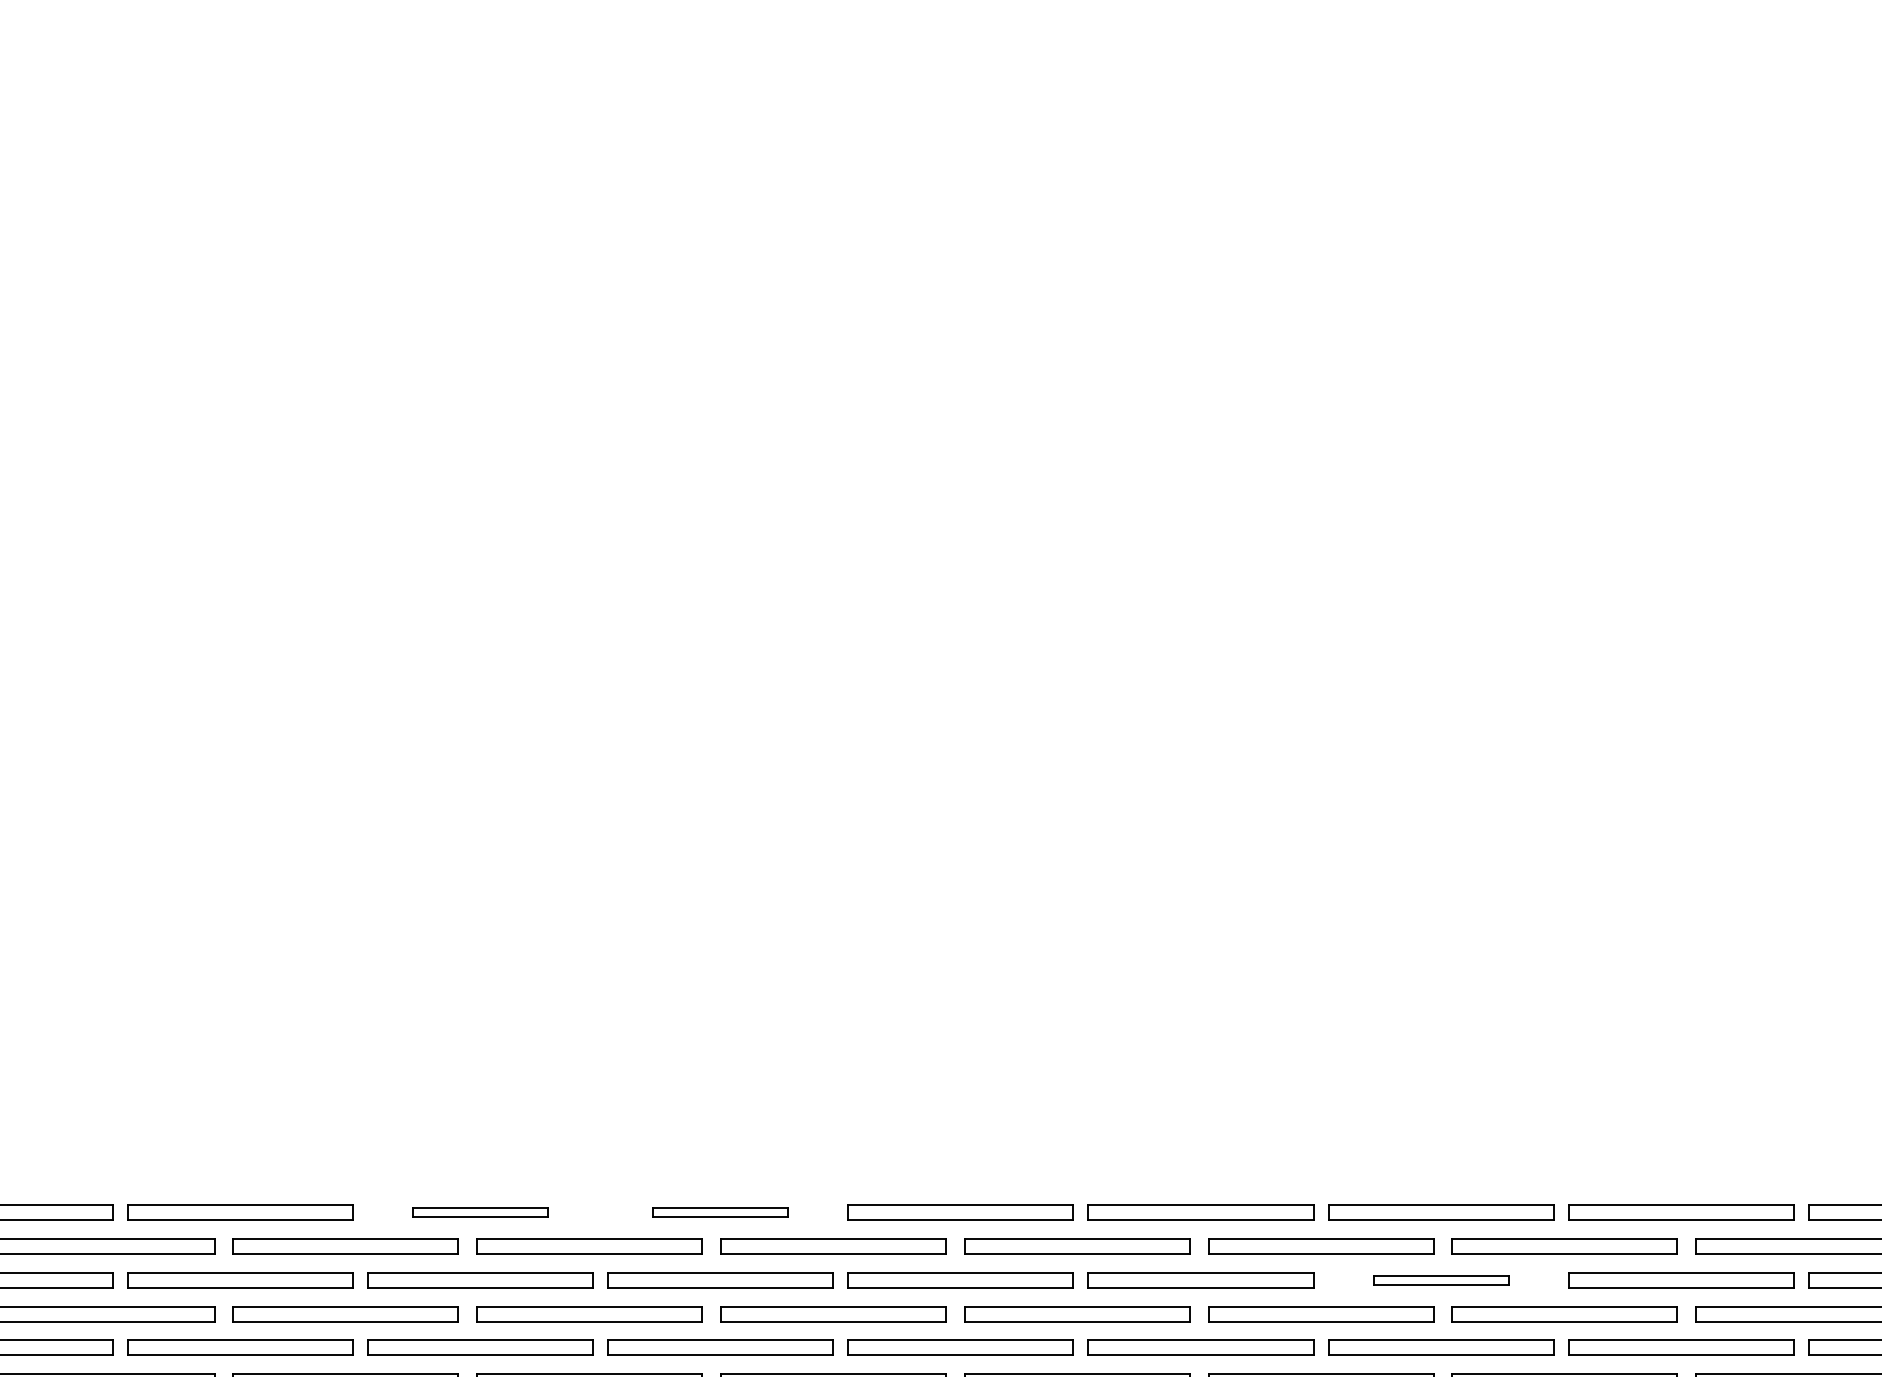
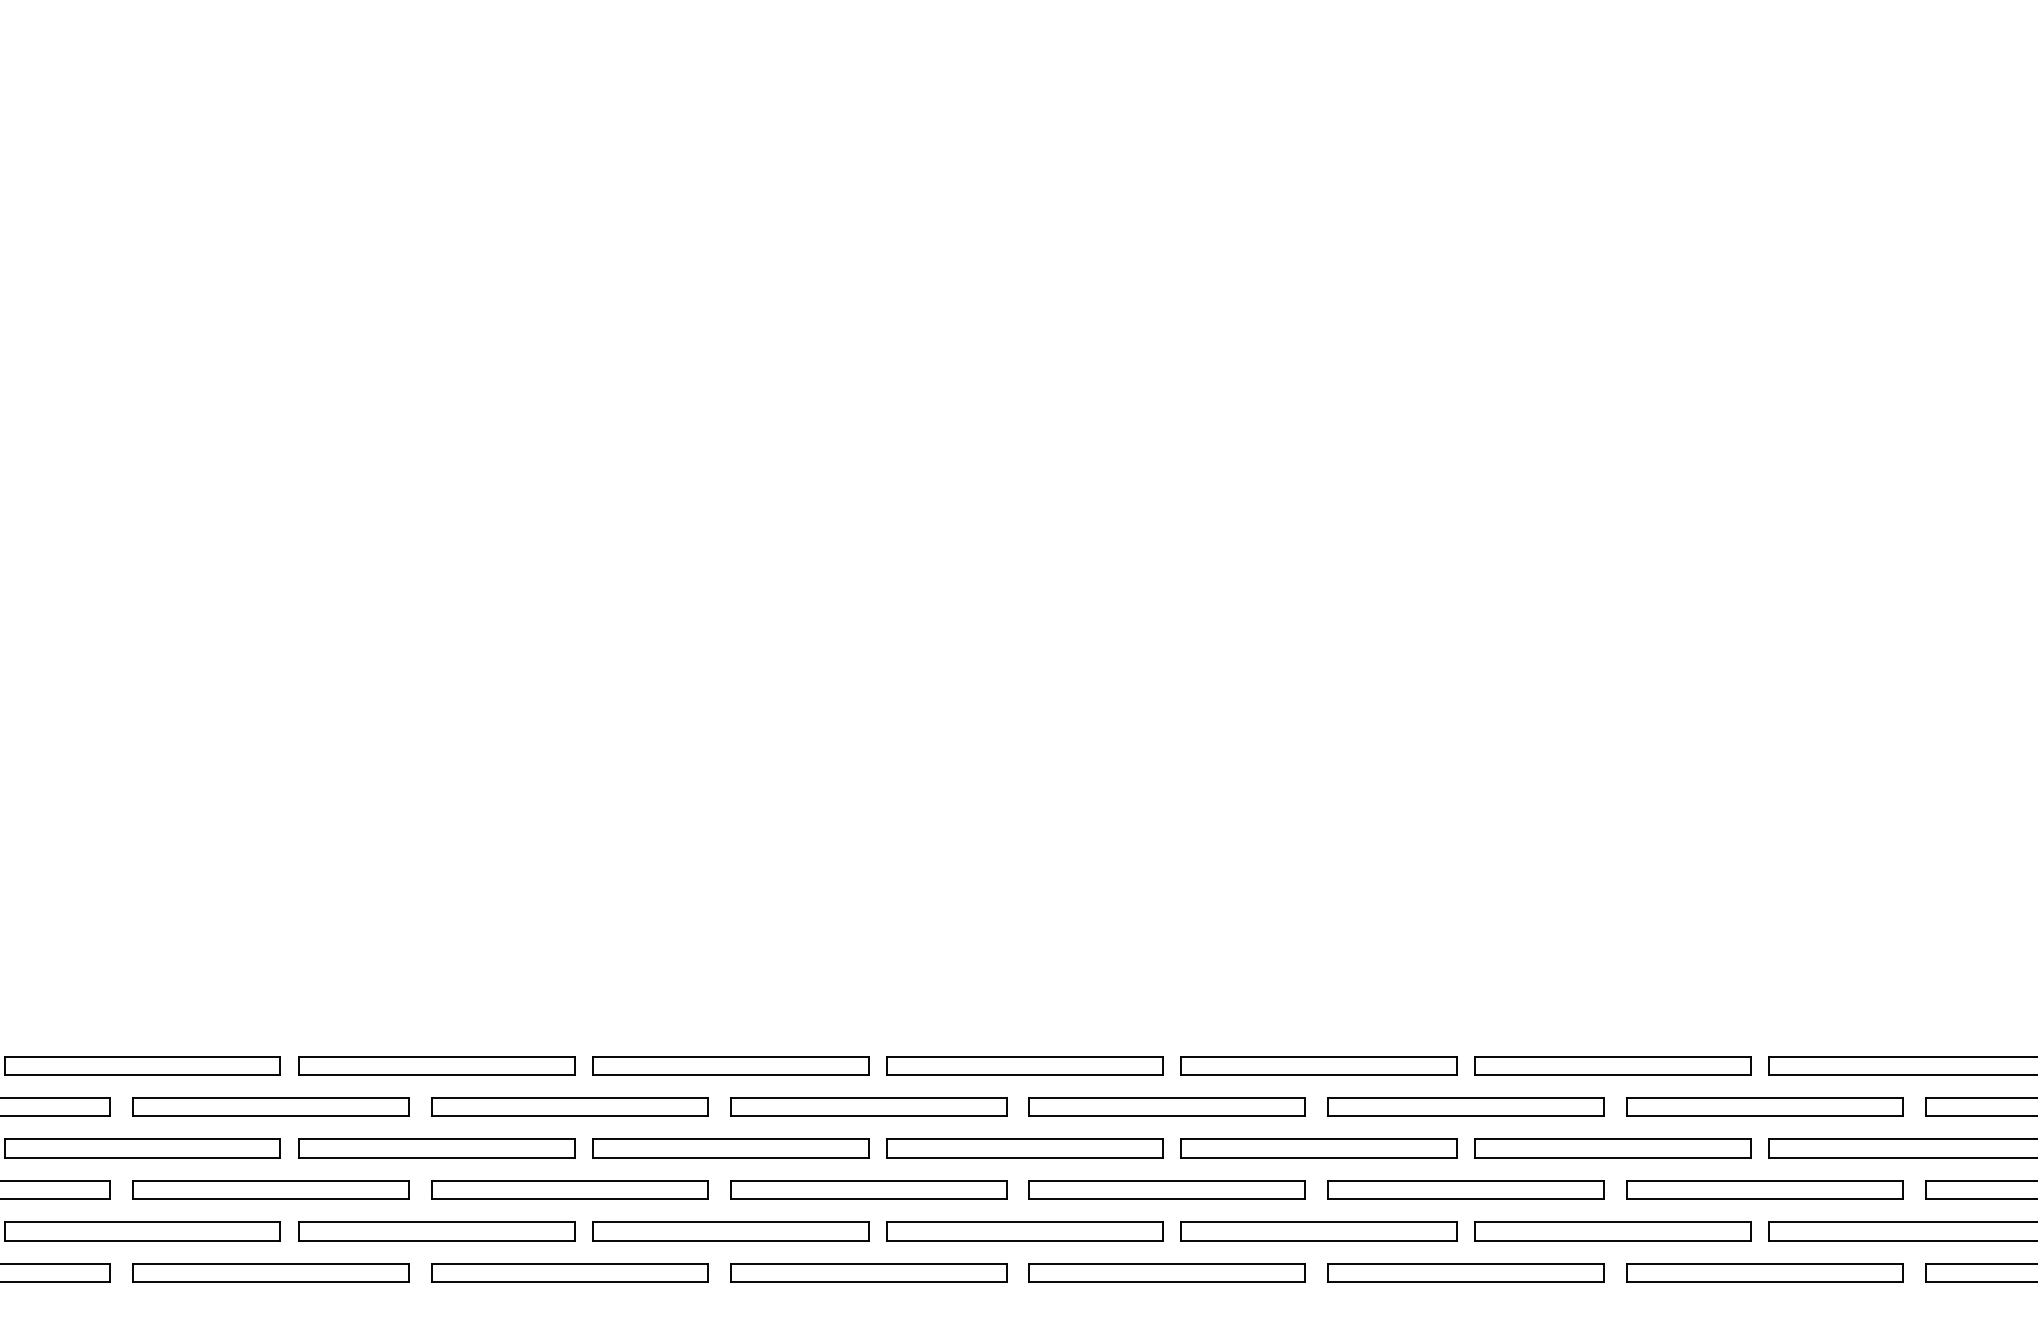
part: (480, 1212) -> (436, 1065), size x1.67
part: (720, 1212) -> (730, 1065), size x1.67
part: (1441, 1280) -> (1613, 1148), size x1.67

